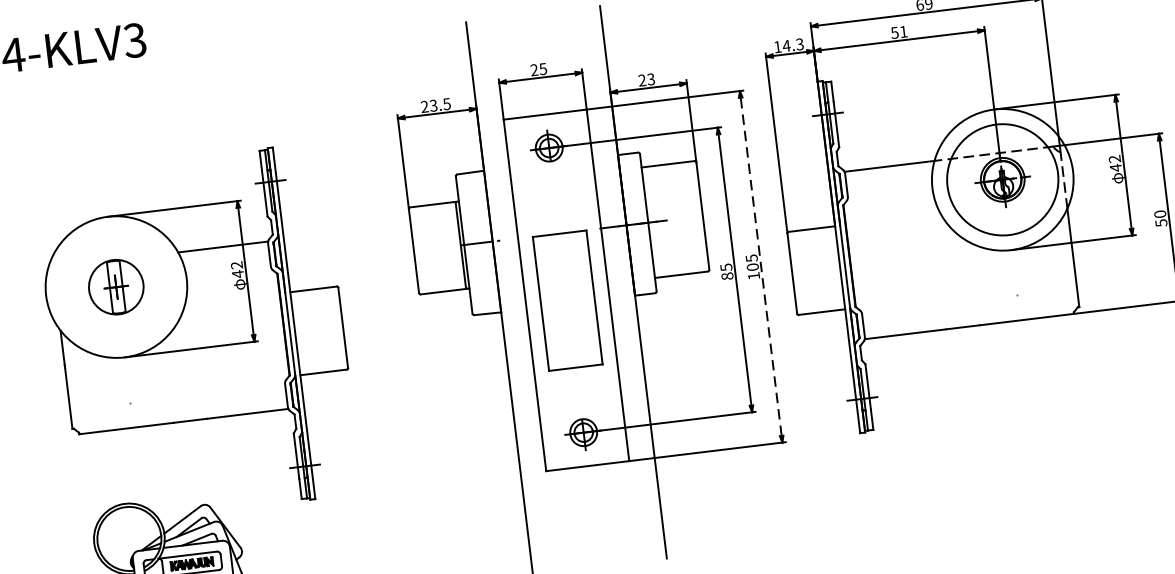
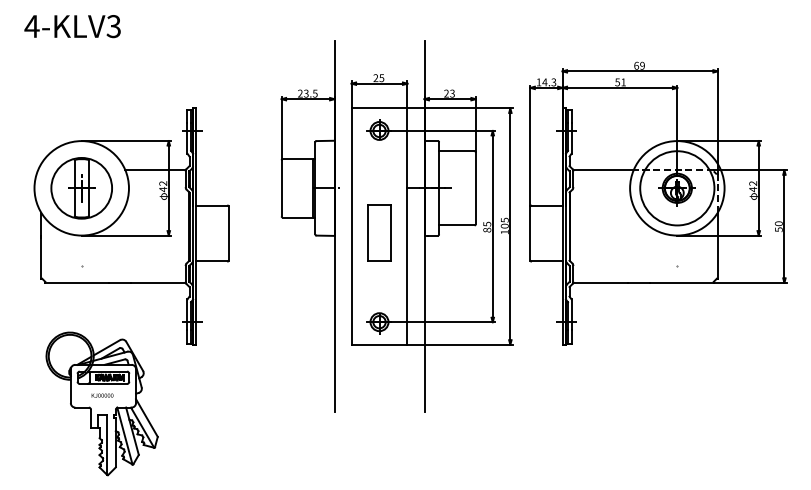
line: (761, 266) -> (510, 226), dashed -> solid
part: (116, 287) -> (81, 188), size x1.67
part: (567, 299) -> (379, 232), size x0.62

